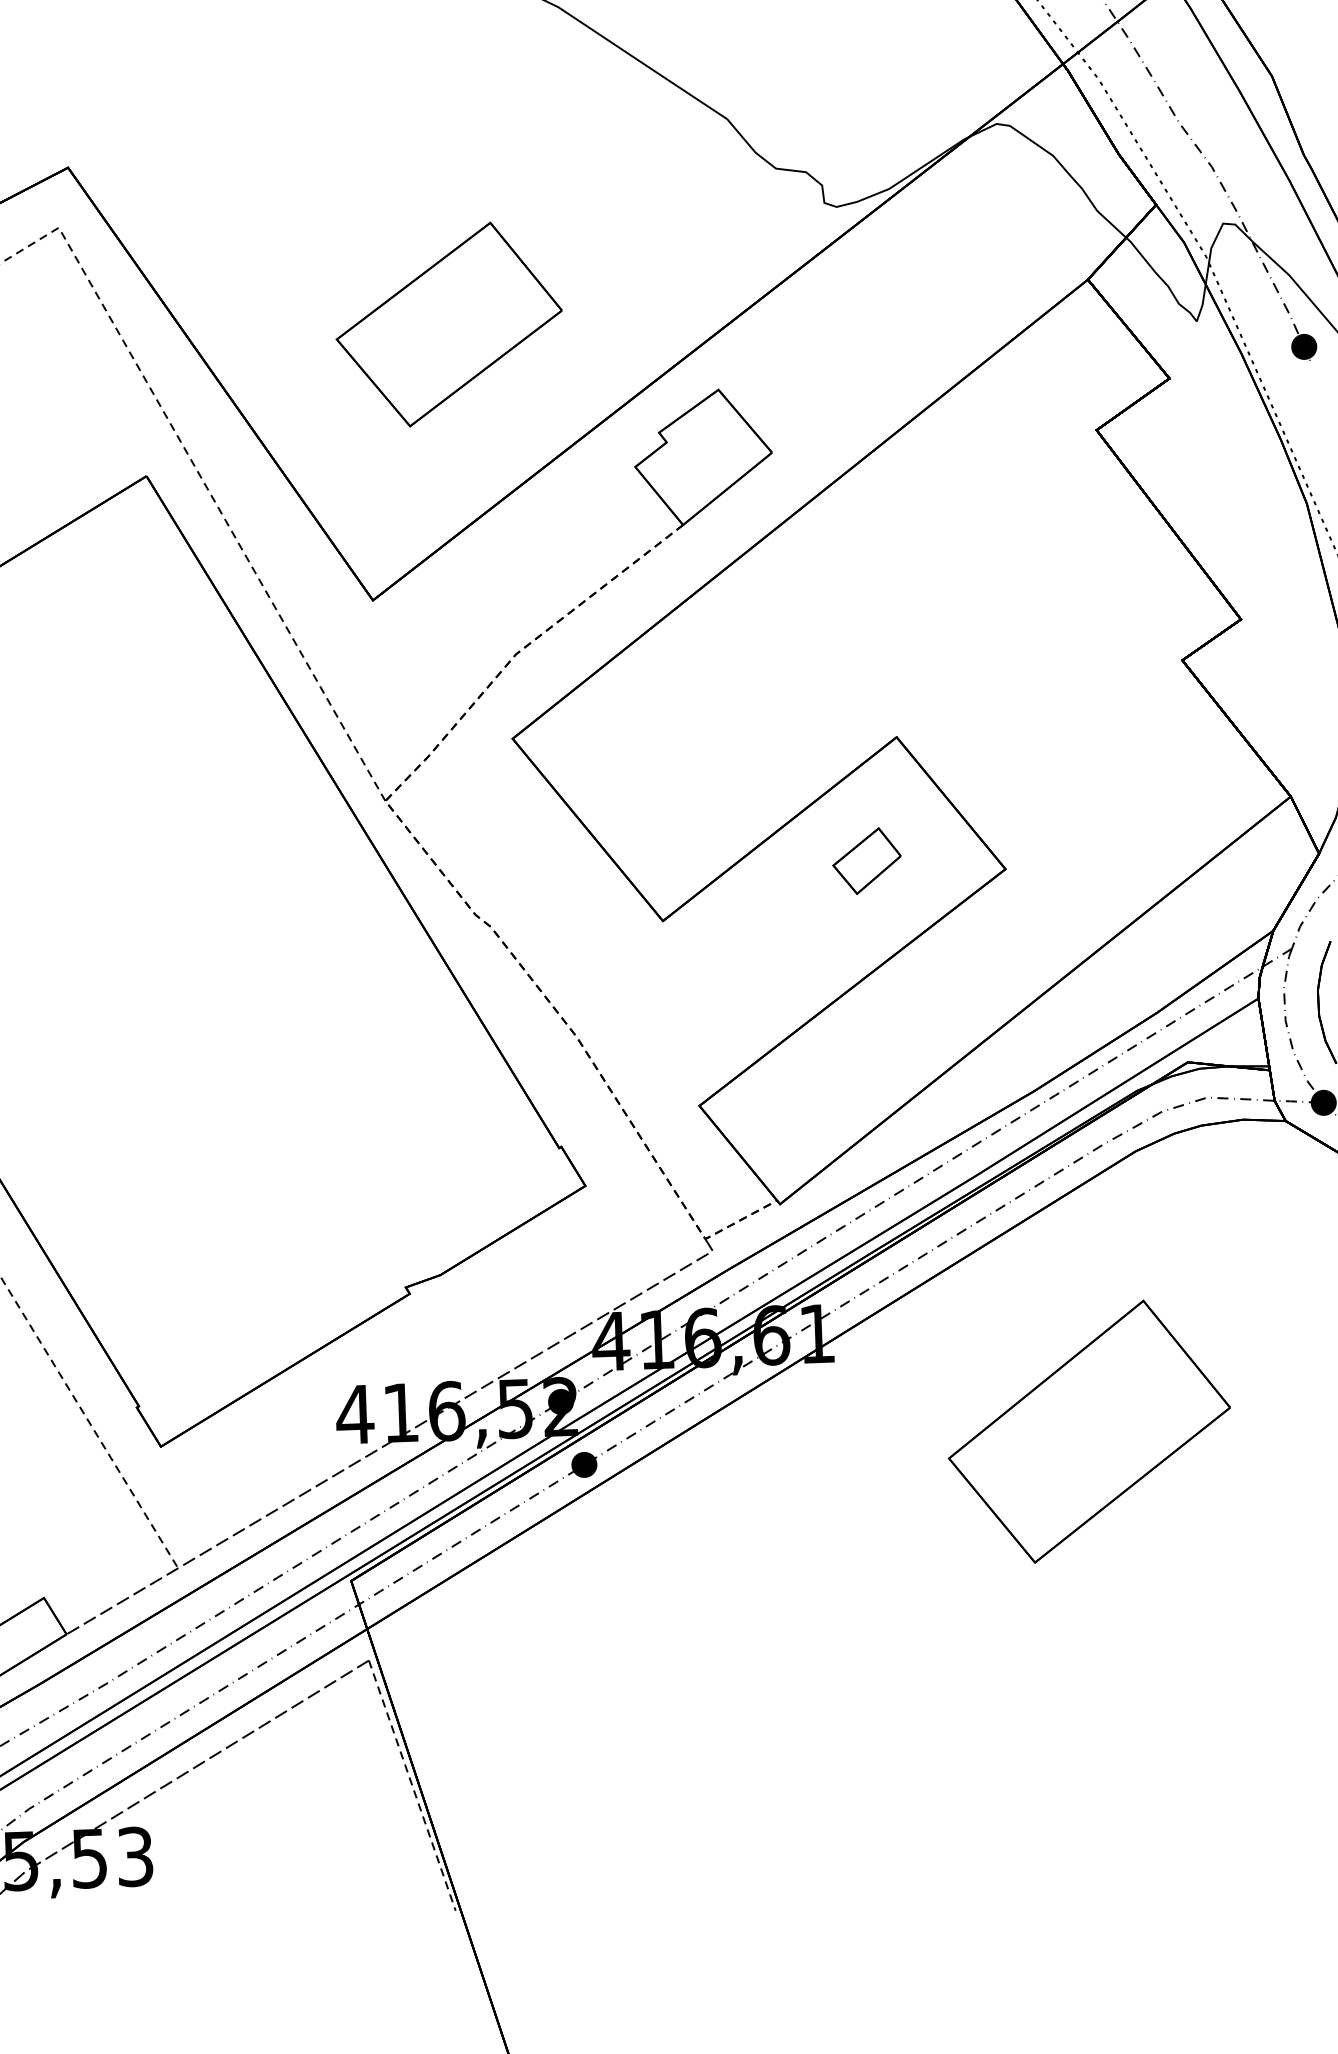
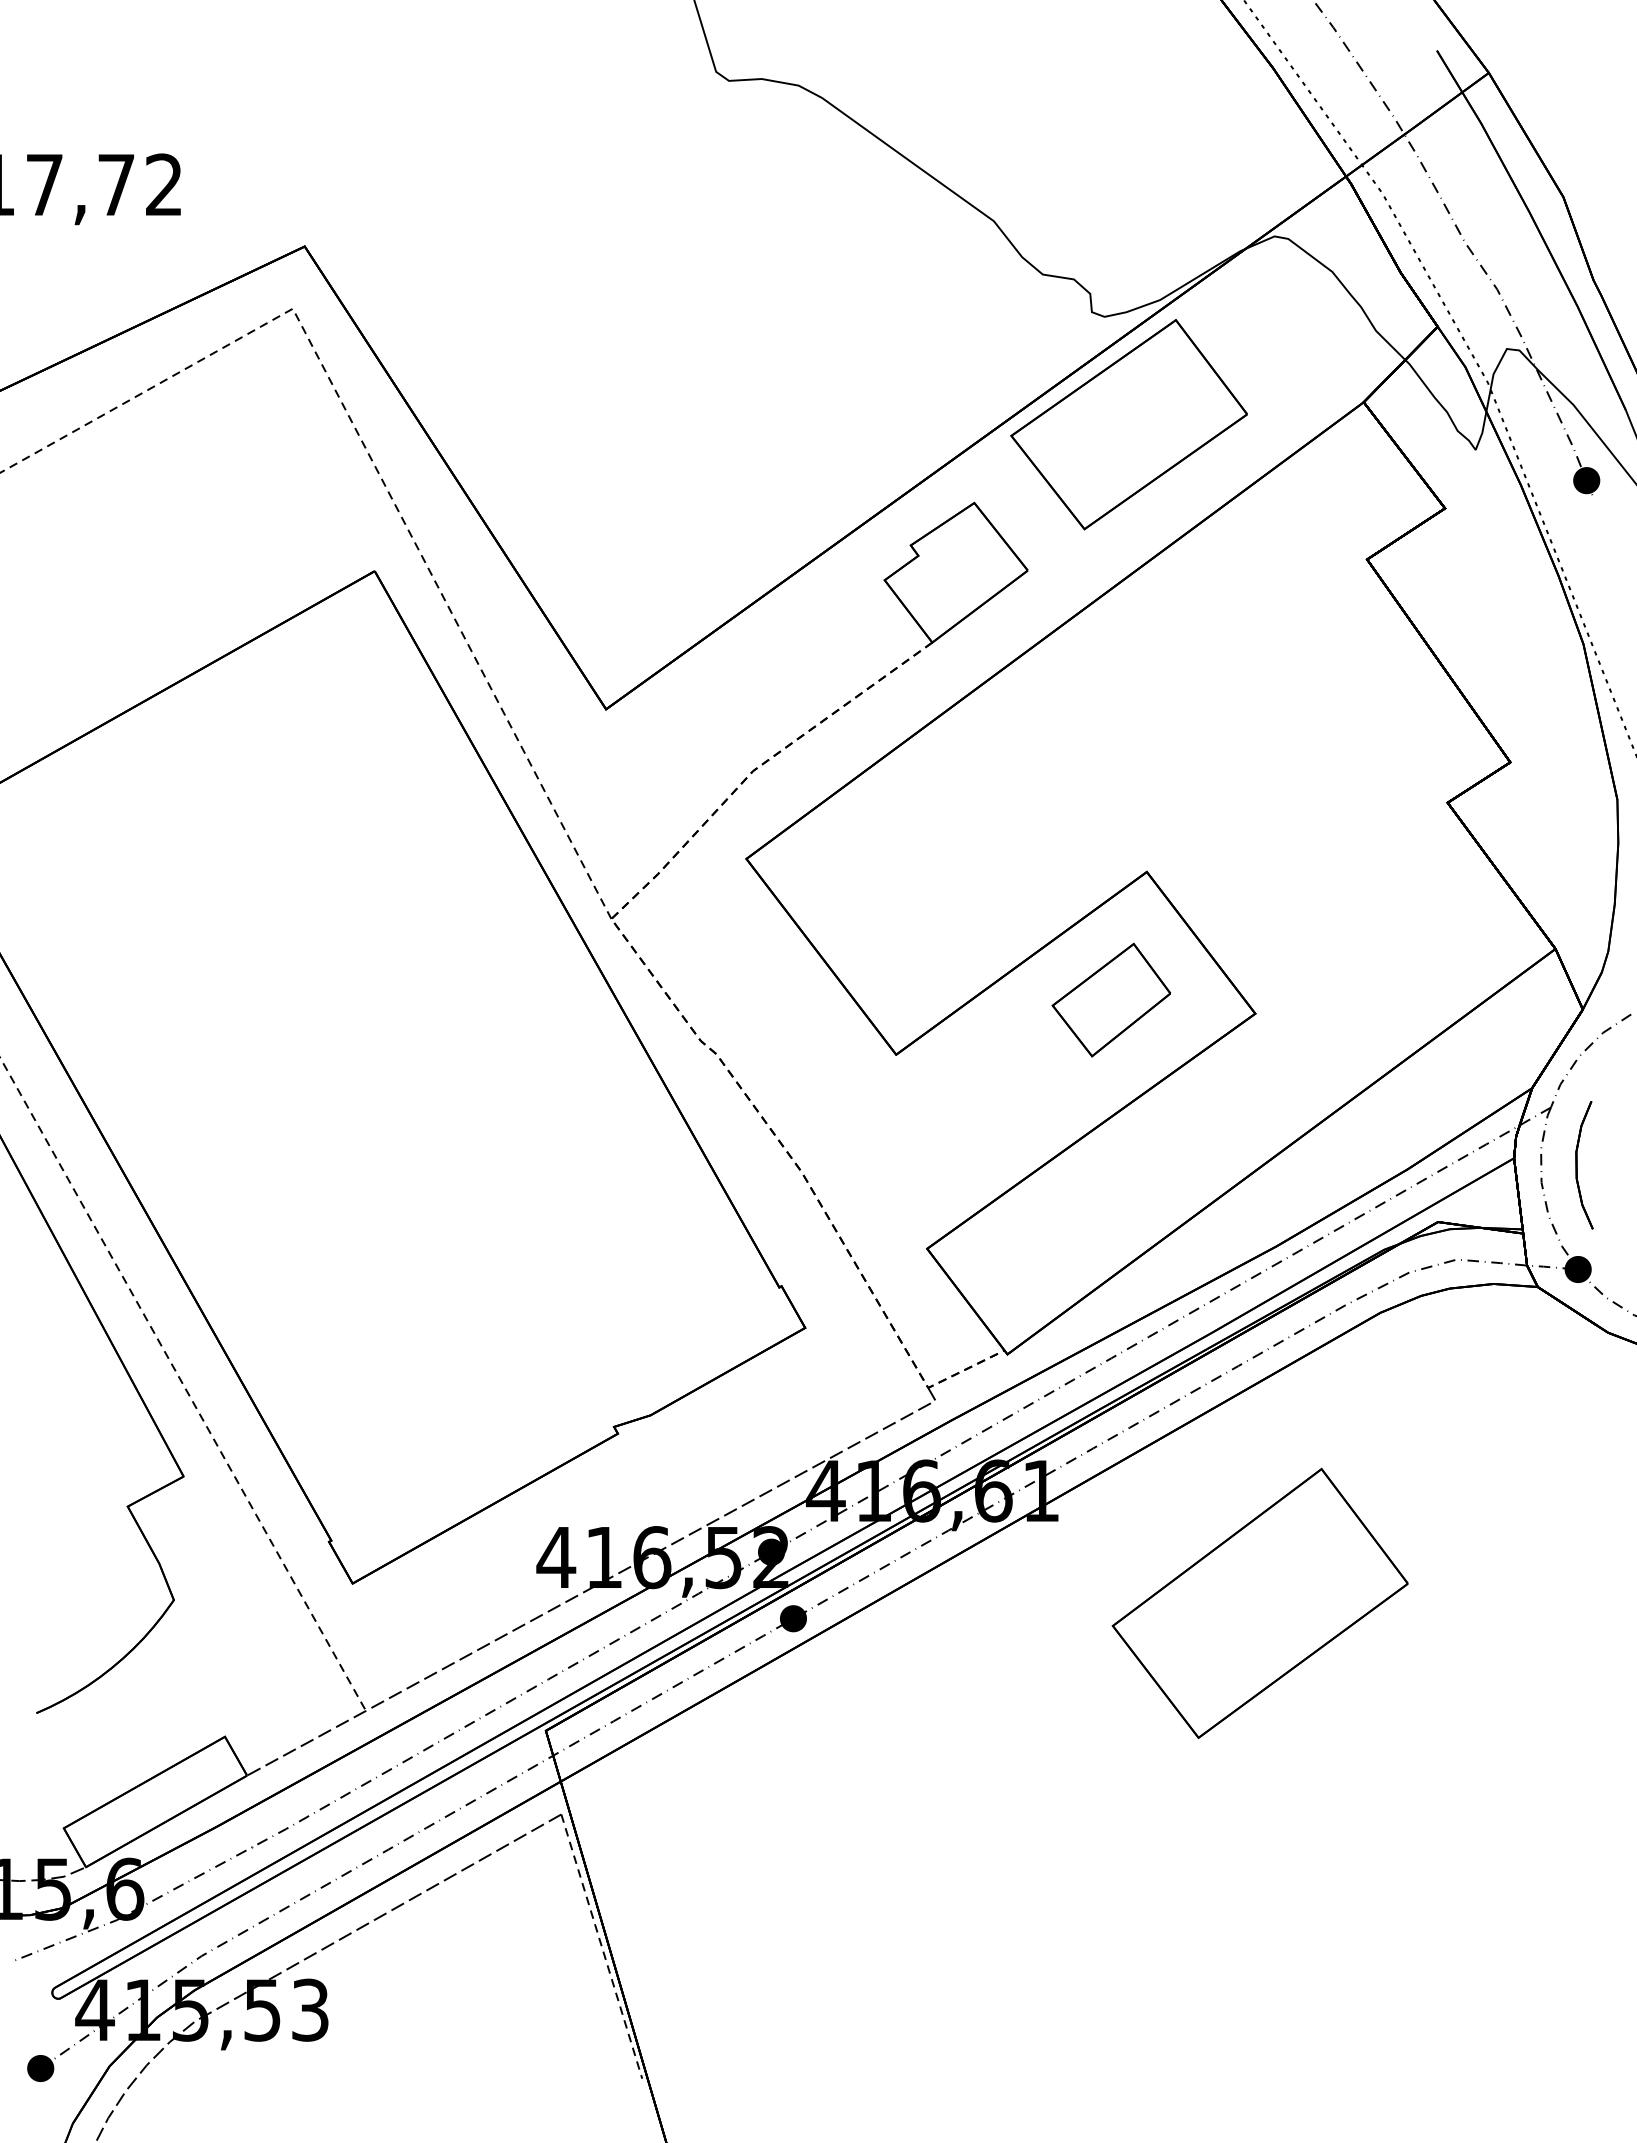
part: (448, 324) -> (1128, 424), moved
part: (866, 860) -> (1110, 999), size x1.67
part: (1088, 1430) -> (1259, 1602), moved

